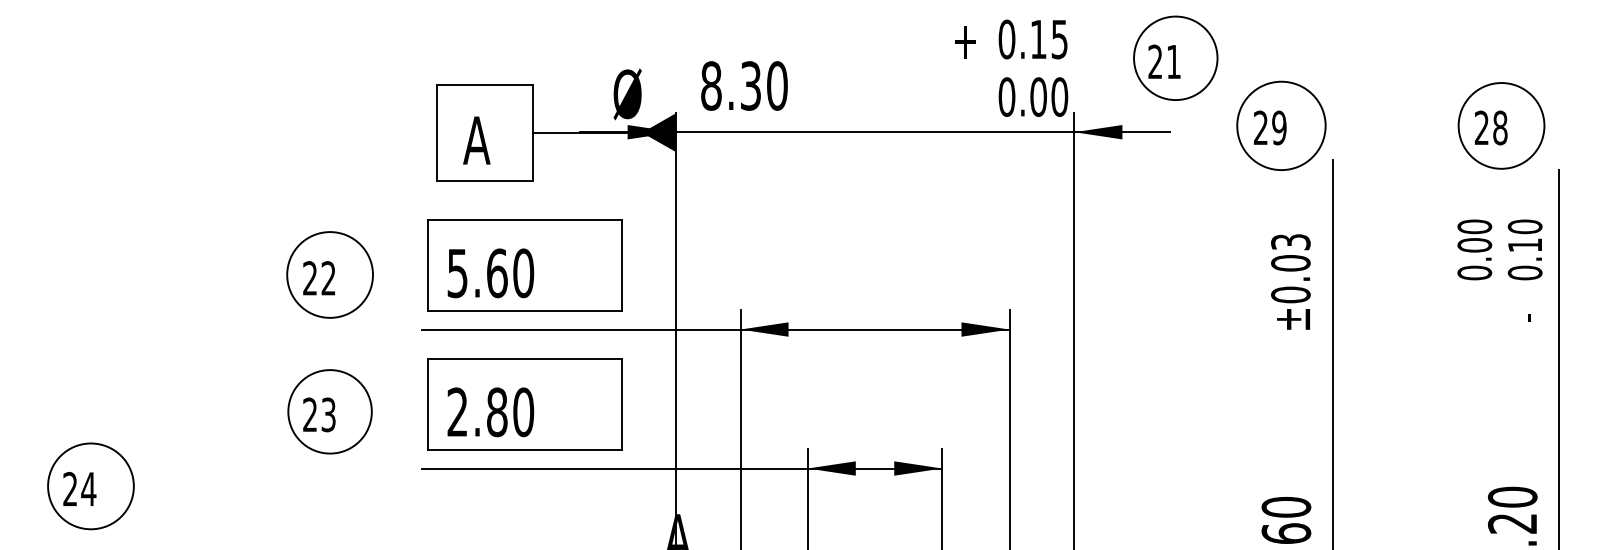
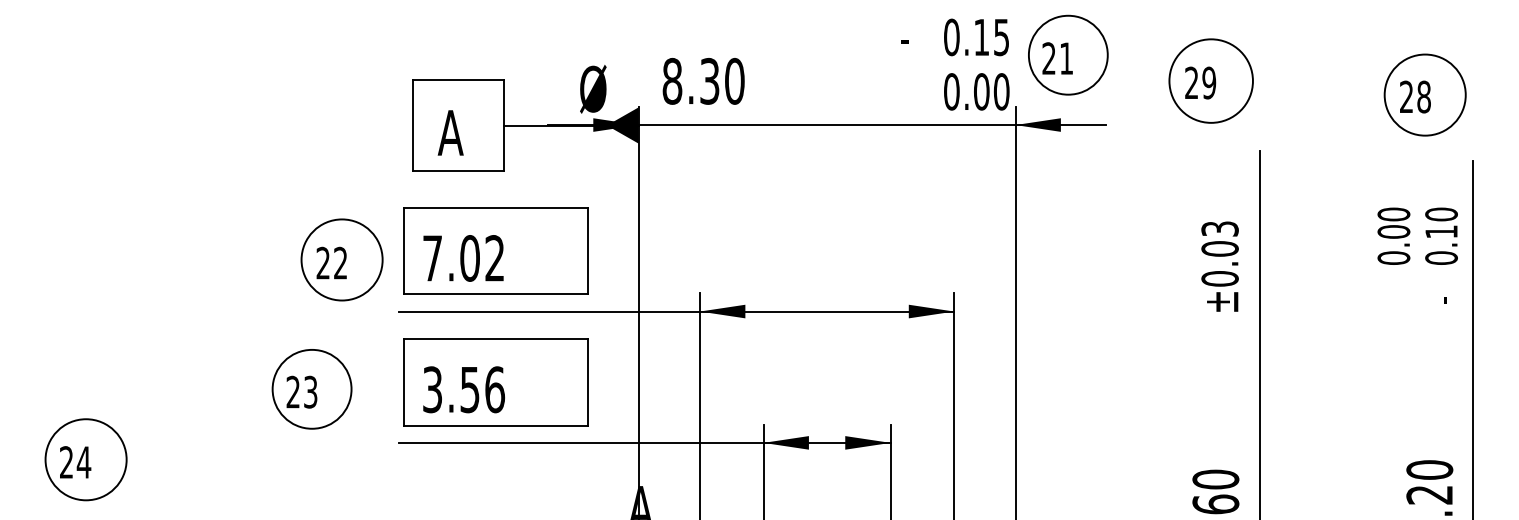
text: (964, 41) -> (911, 39), + -> -
part: (1175, 57) -> (1068, 54), moved
part: (1280, 125) -> (1210, 80), moved
part: (1500, 125) -> (1424, 94), moved
text: (490, 273) -> (463, 258), 5.60 -> 7.02
part: (329, 274) -> (341, 259), moved
text: (491, 412) -> (464, 389), 2.80 -> 3.56

